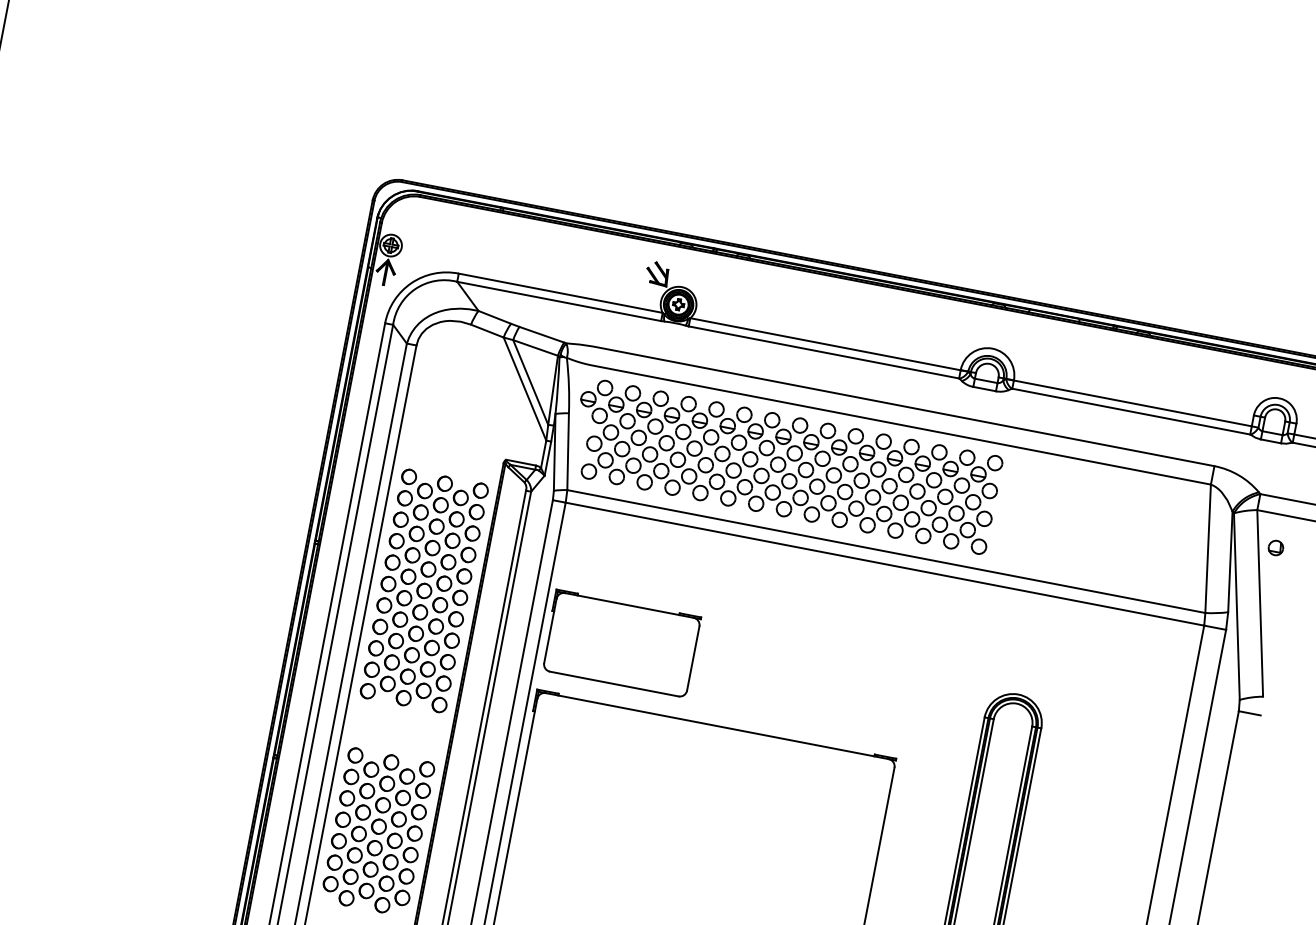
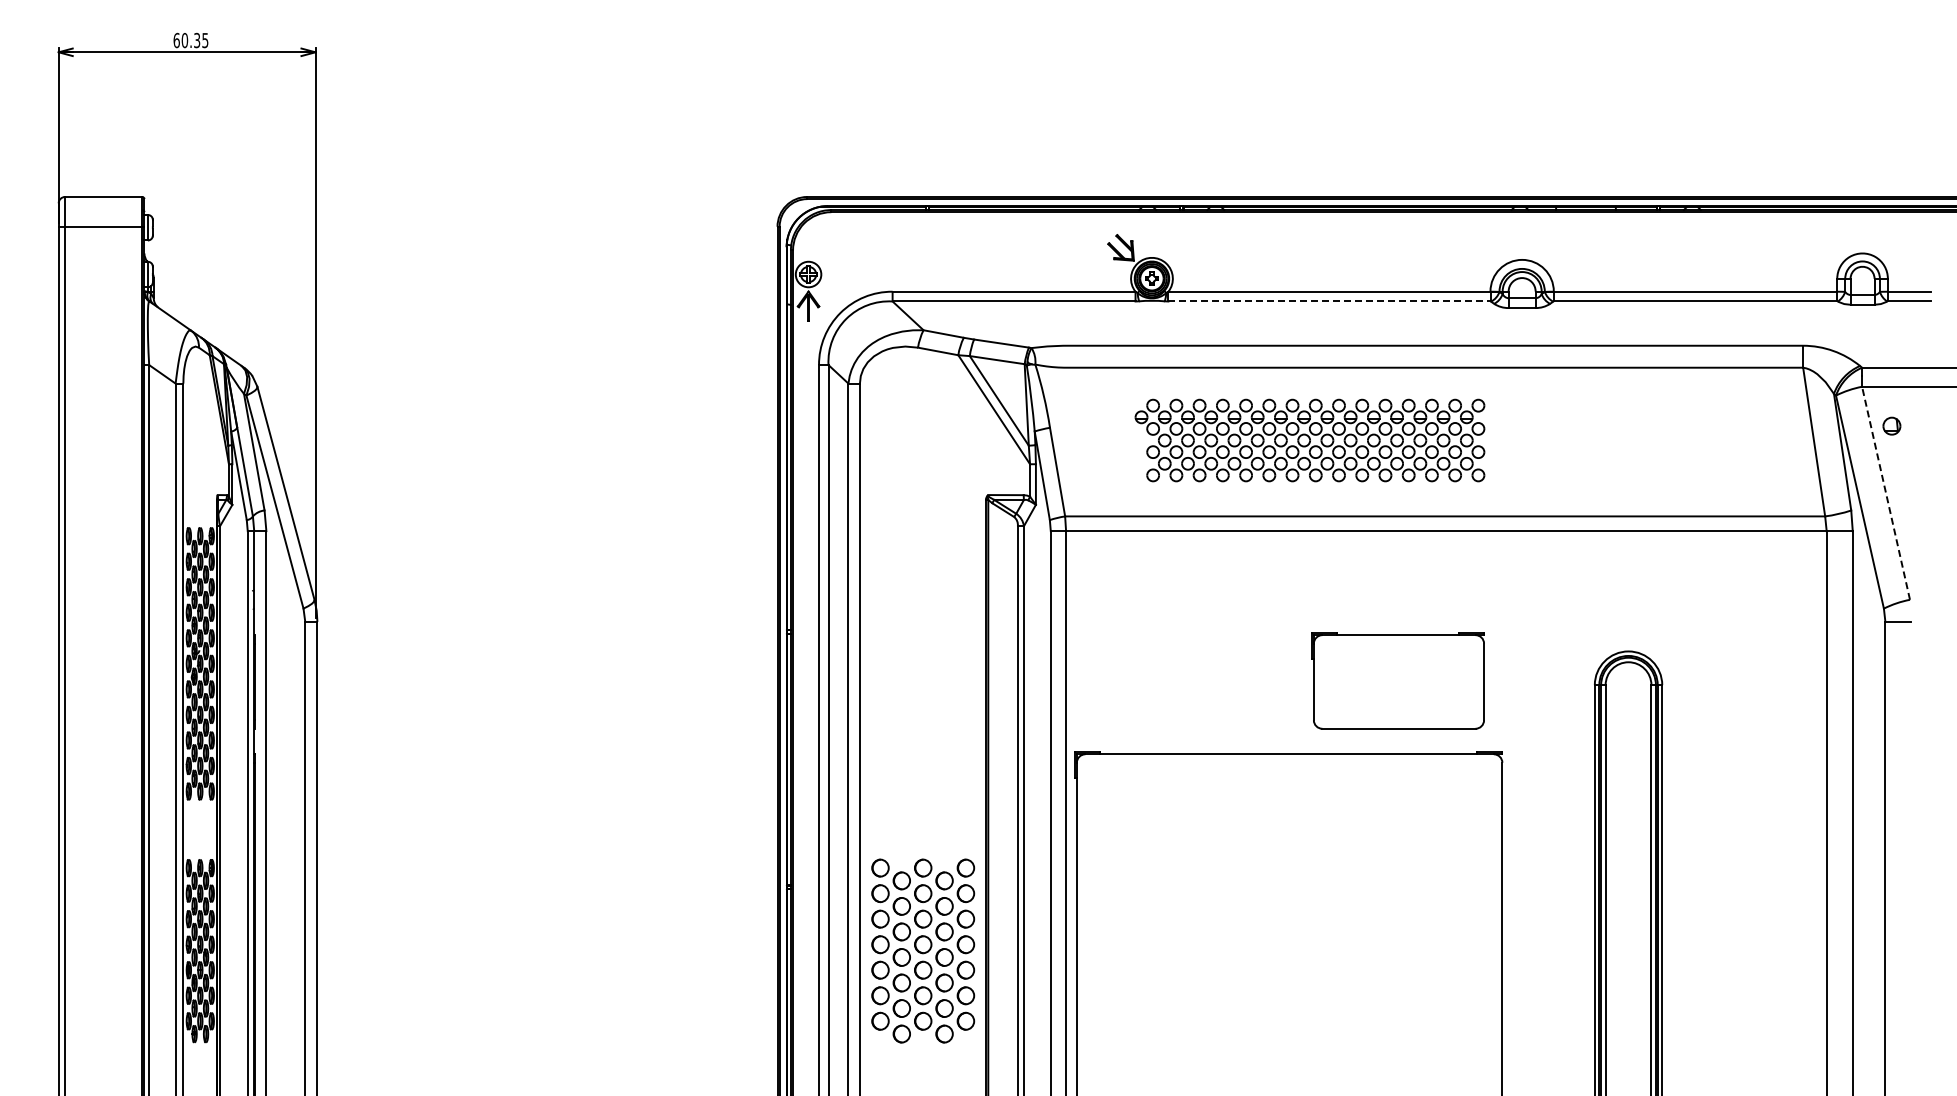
line: (823, 352) -> (1329, 301), solid -> dashed
part: (784, 465) -> (1309, 440), size x0.7
part: (424, 590) -> (923, 663), removed
line: (1259, 602) -> (1885, 492), solid -> dashed
part: (620, 643) -> (1397, 680), moved

